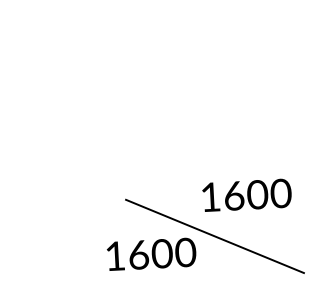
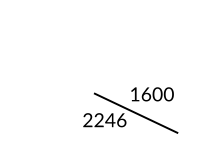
text: (149, 254) -> (104, 120), 1600 -> 2246

